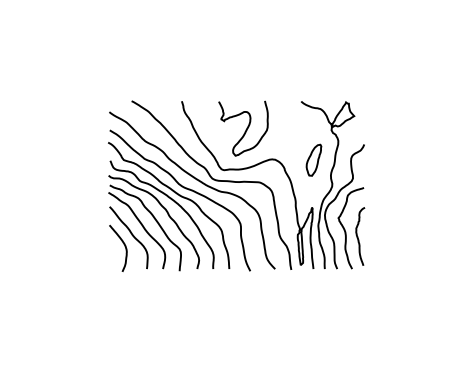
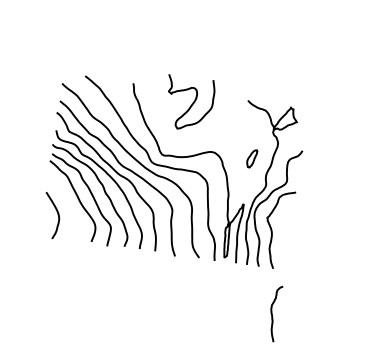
curve: (245, 129) -> (190, 104), moved
part: (313, 159) -> (251, 158), size x0.6
curve: (131, 235) -> (65, 205), removed
curve: (358, 236) -> (272, 313), moved

